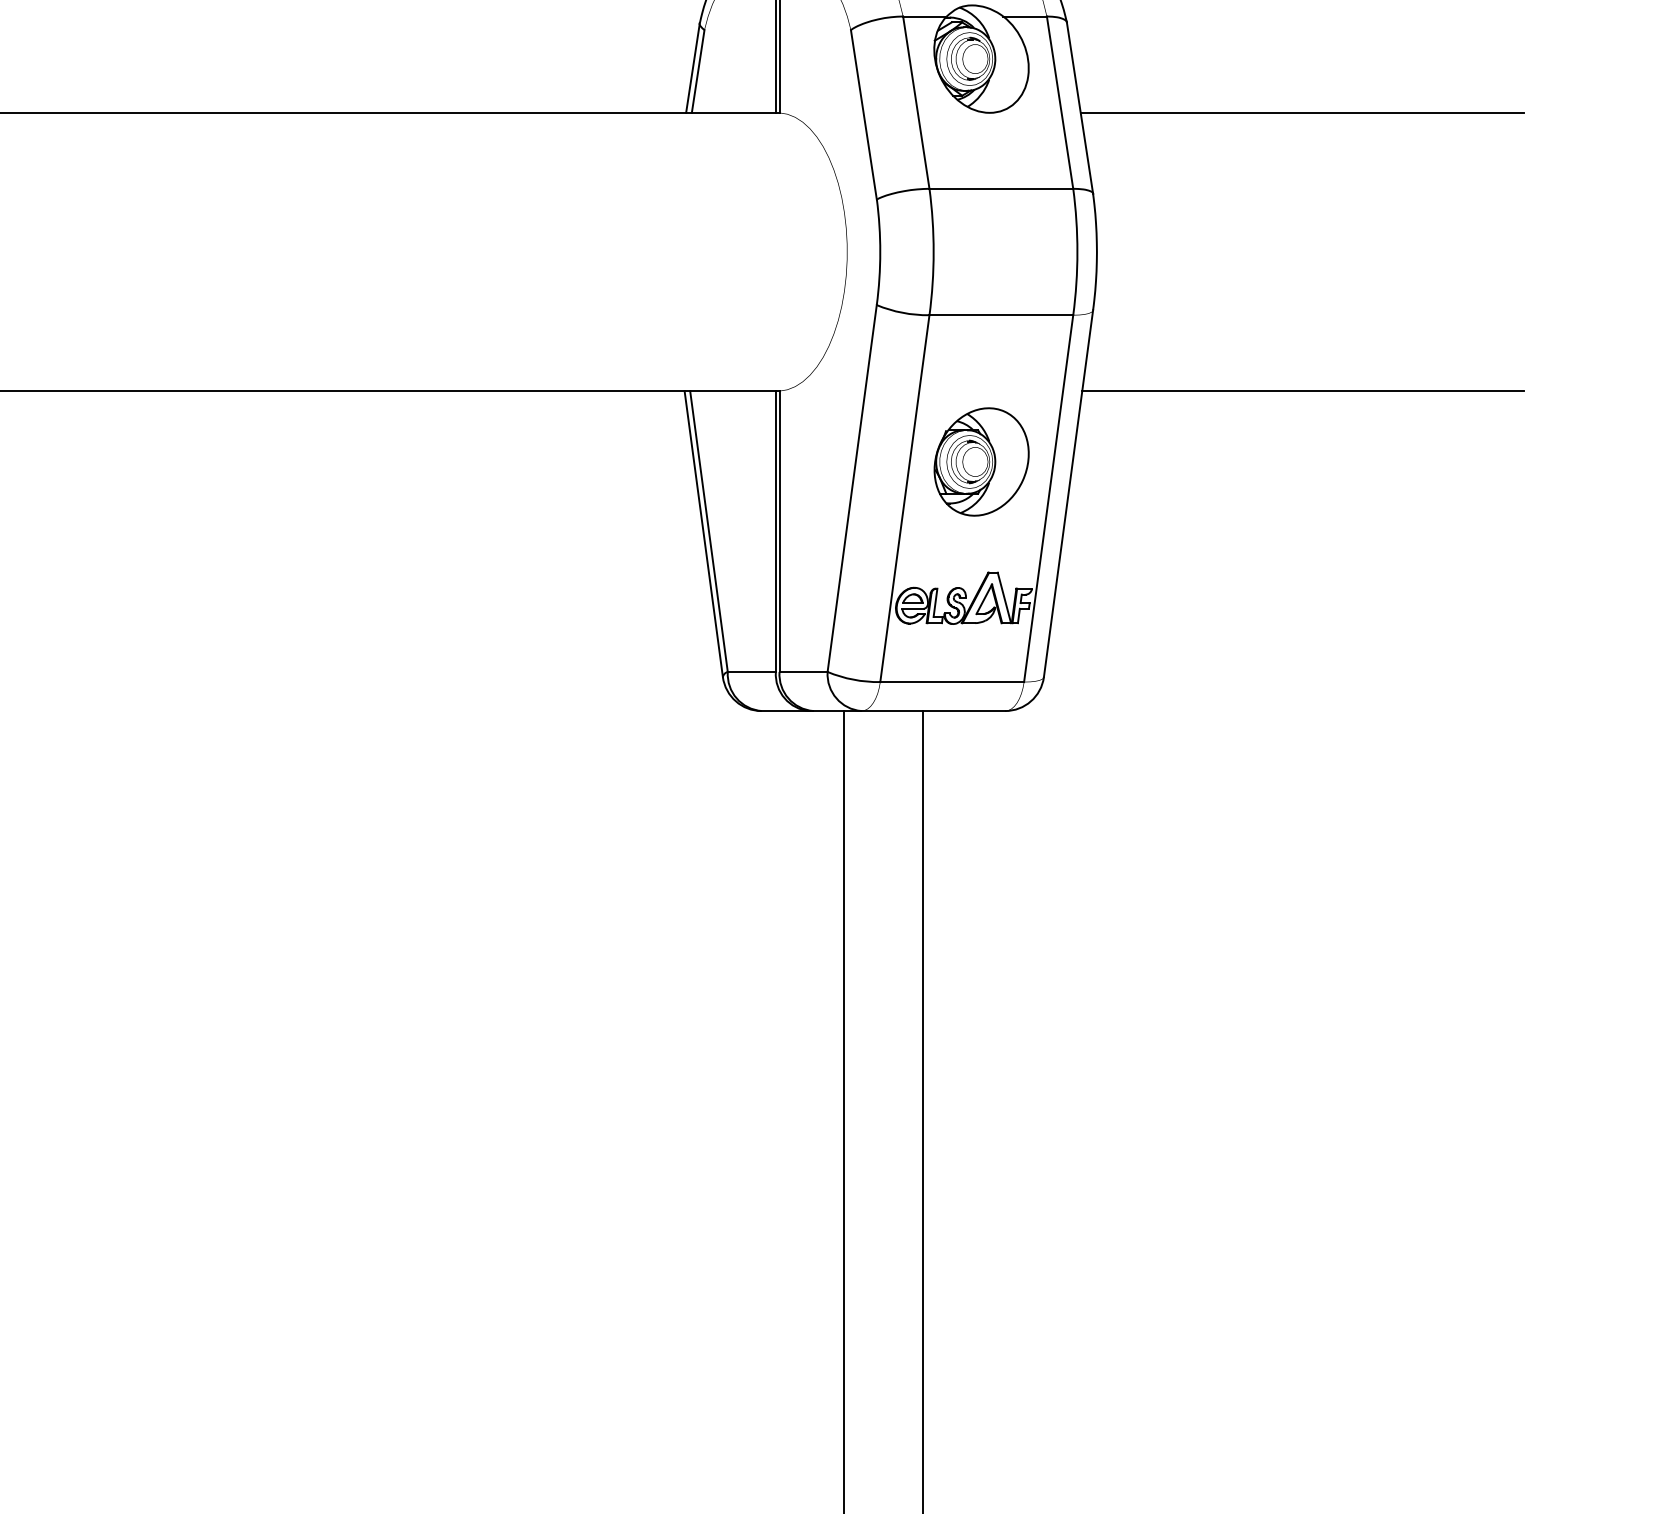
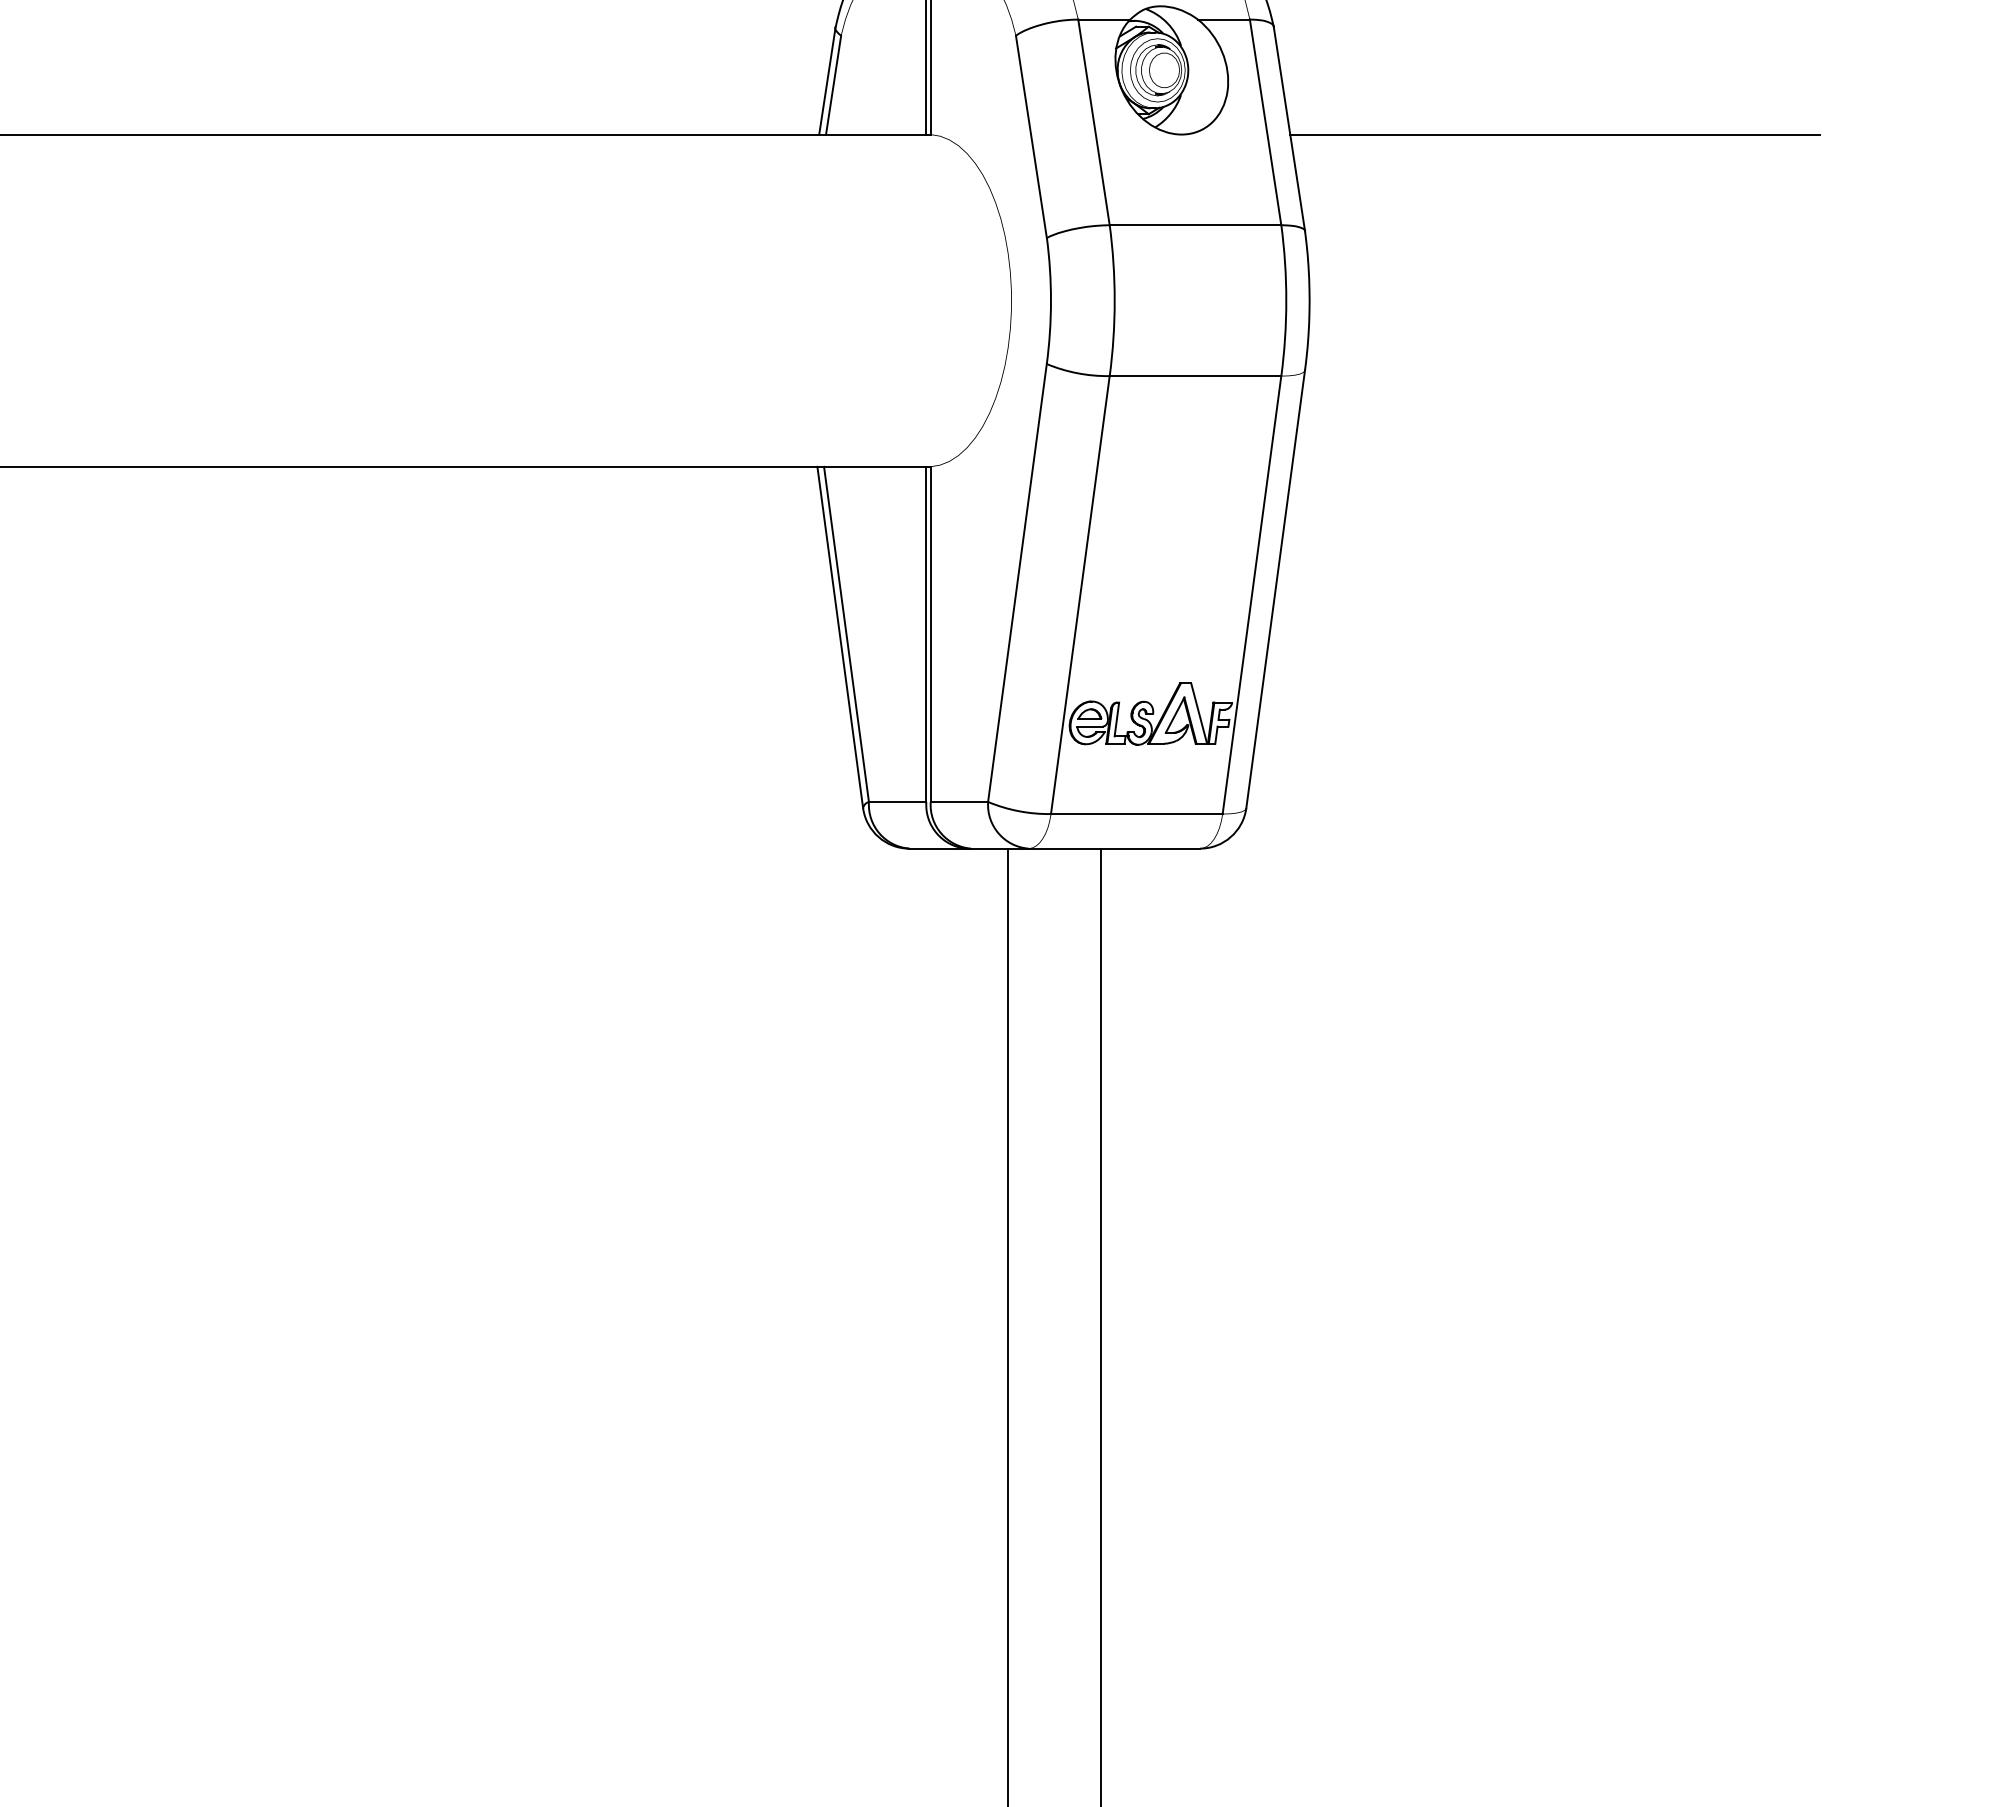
line: (1302, 390) -> (1555, 466), removed
part: (981, 462) -> (1171, 551), removed

